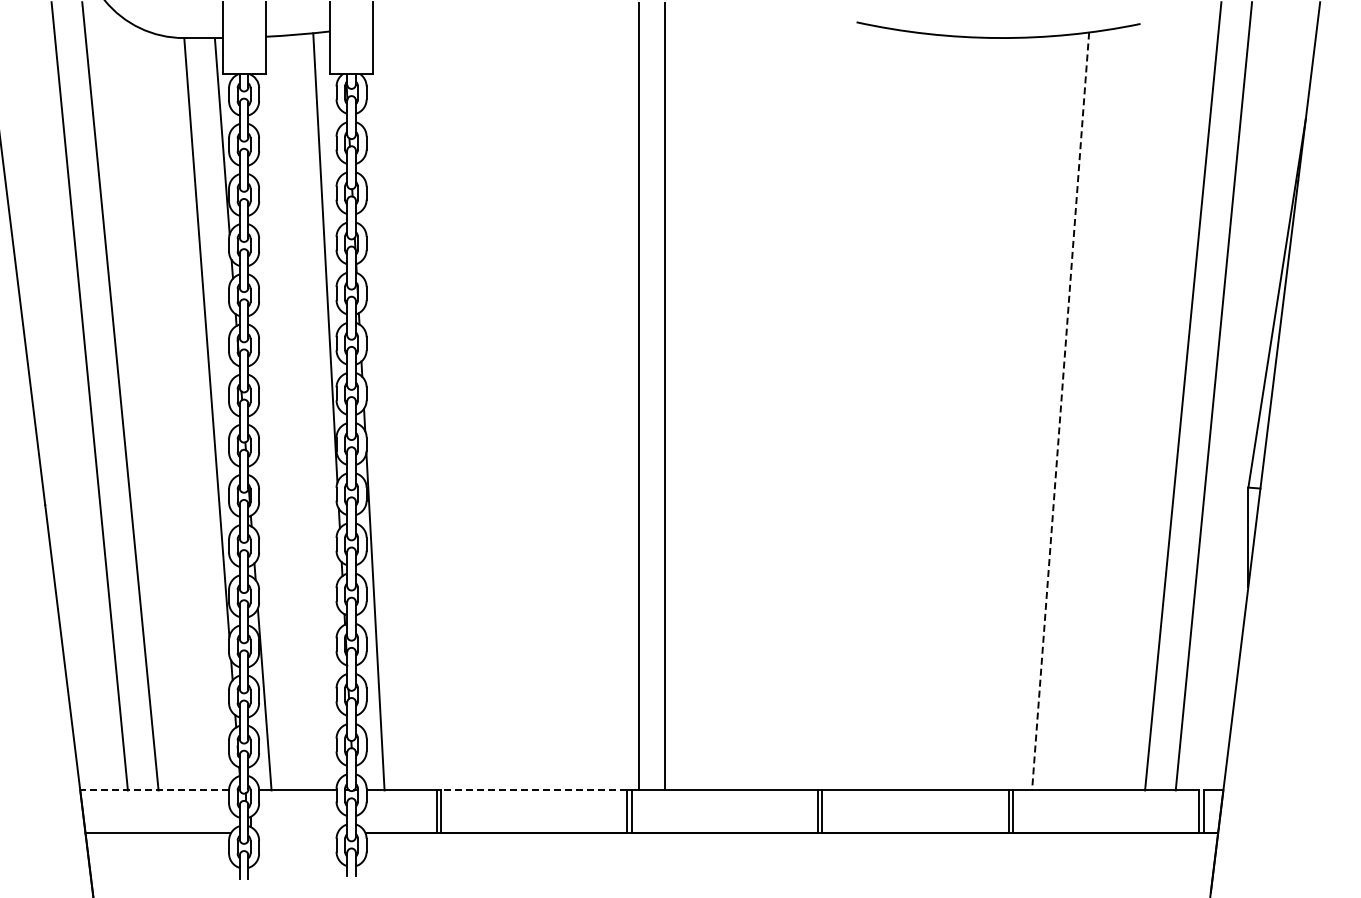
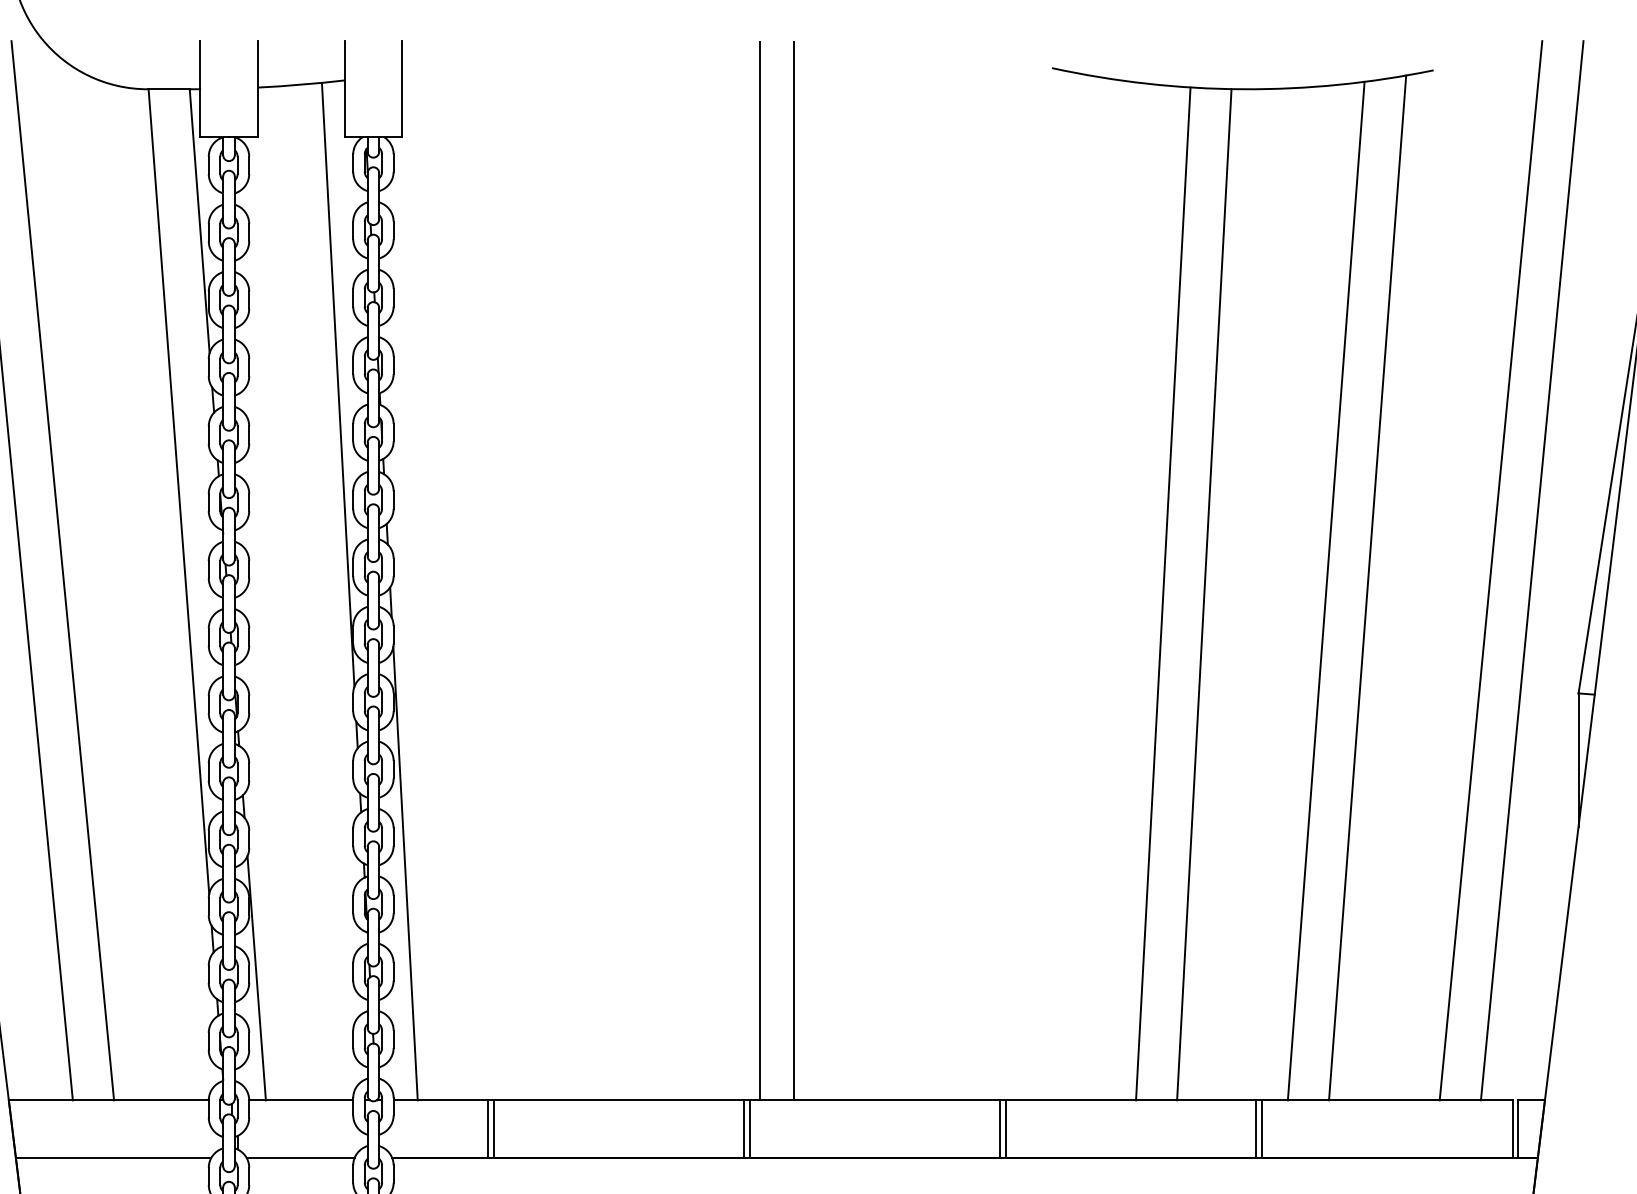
line: (1091, 408) -> (1367, 587), added
line: (1060, 411) -> (1326, 591), dashed -> solid
line: (939, 413) -> (1163, 593), added
line: (969, 413) -> (1203, 593), added
line: (154, 790) -> (108, 1100), dashed -> solid
line: (533, 790) -> (617, 1100), dashed -> solid
line: (297, 833) -> (300, 1158), added

